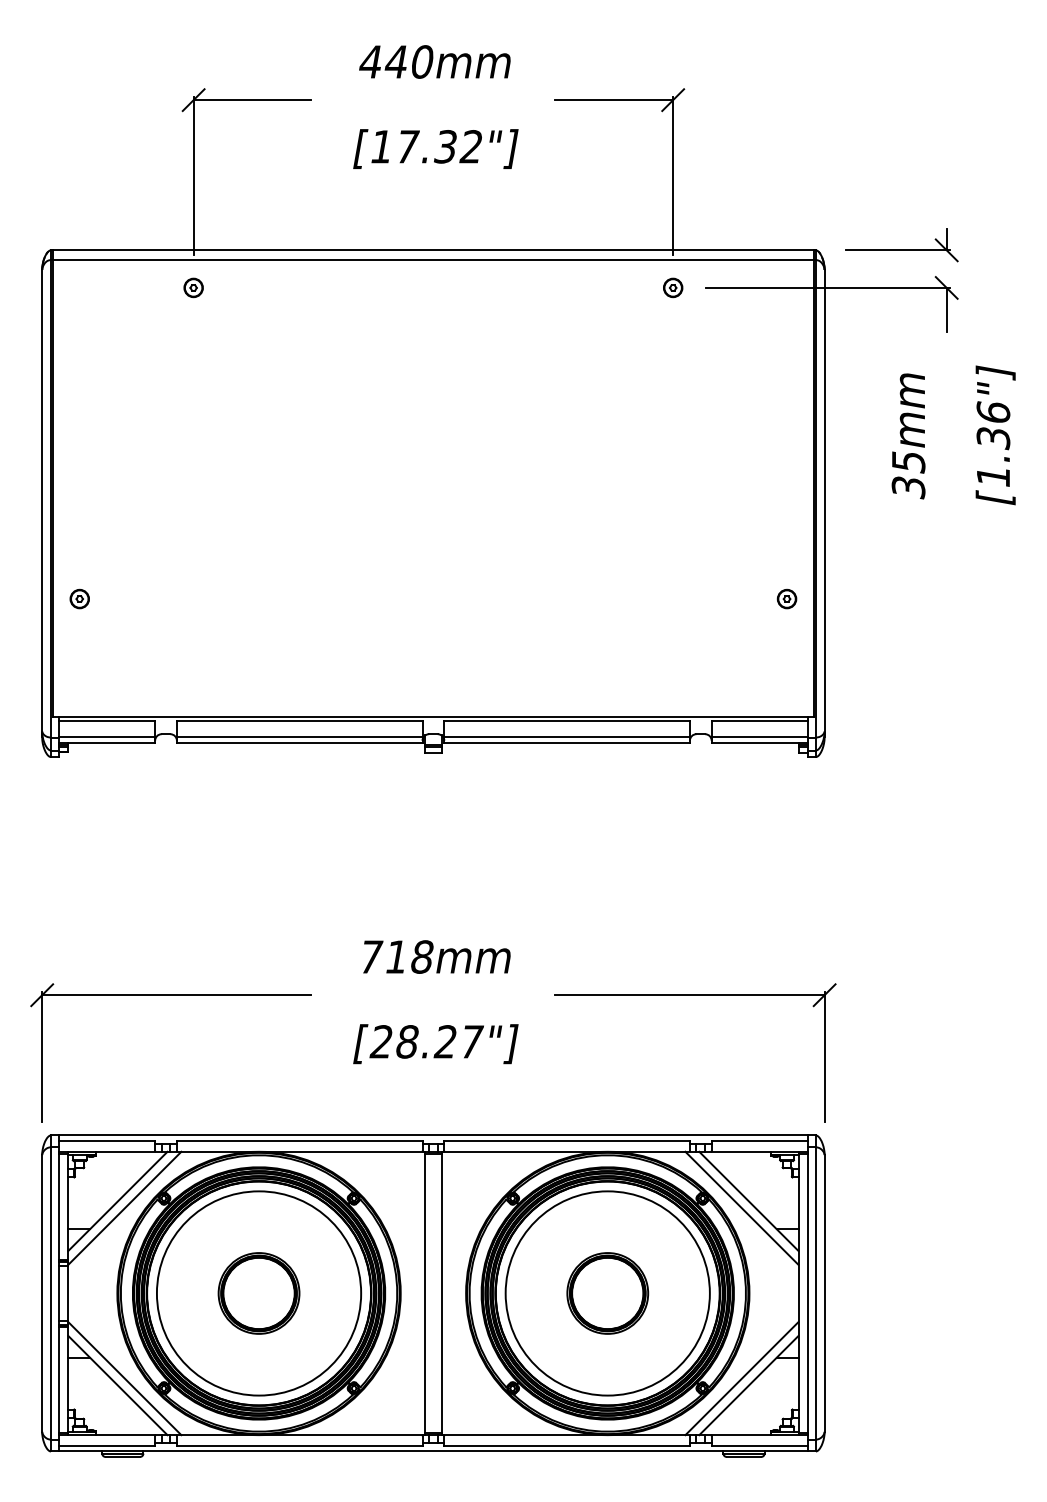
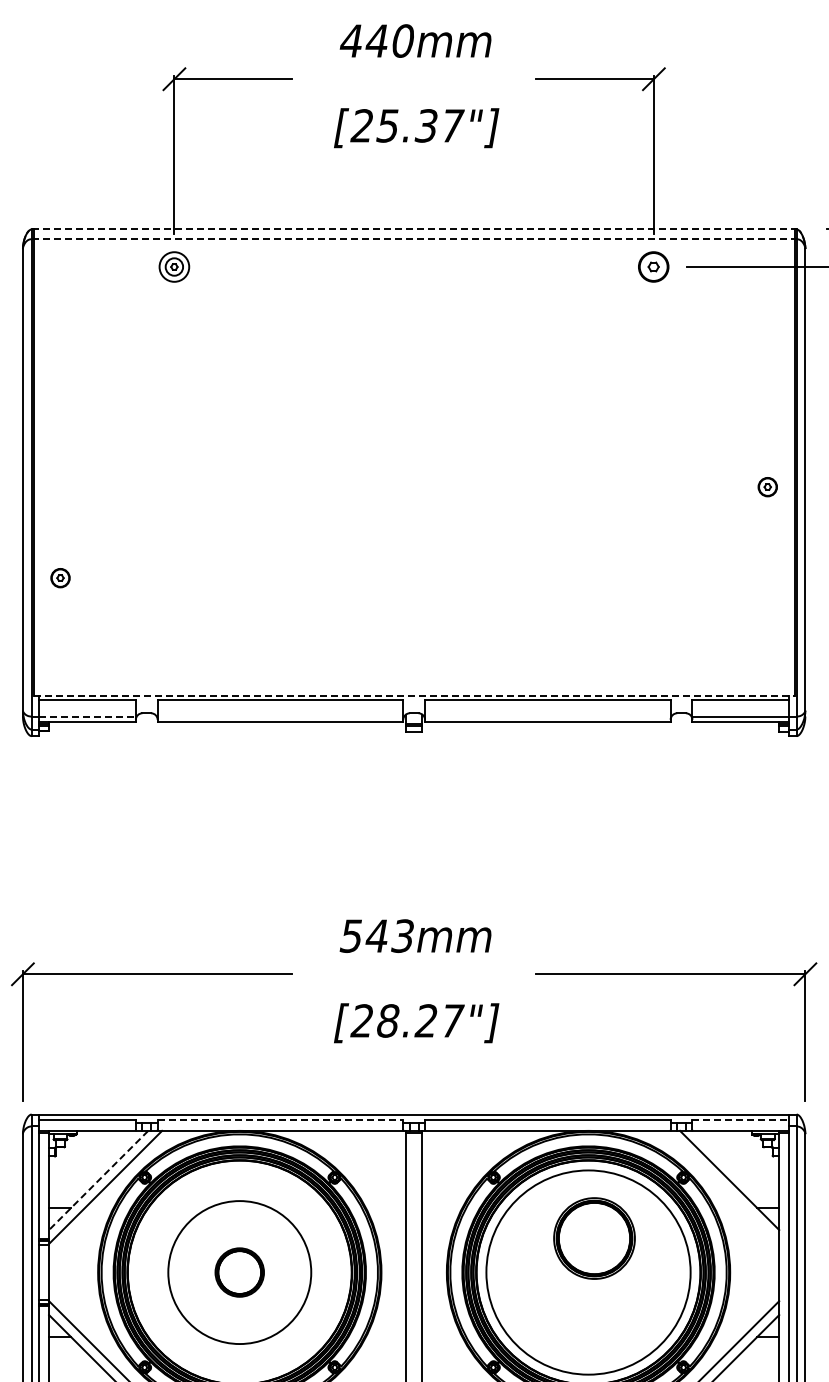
text: (426, 146) -> (407, 125), [17.32"] -> [25.37"]
line: (433, 250) -> (414, 229), solid -> dashed
line: (433, 260) -> (414, 239), solid -> dashed
circle: (193, 287) -> (174, 266), size x1.6
part: (673, 287) -> (654, 266), size x1.6
part: (786, 598) -> (767, 486), moved
line: (433, 716) -> (414, 695), solid -> dashed
line: (107, 737) -> (88, 716), solid -> dashed
line: (299, 737) -> (280, 716), removed
line: (566, 737) -> (547, 716), removed
text: (396, 956) -> (377, 935), 718mm -> 543mm
line: (299, 1140) -> (280, 1119), solid -> dashed
line: (760, 1140) -> (741, 1119), solid -> dashed
line: (117, 1201) -> (98, 1180), solid -> dashed
line: (741, 1207) -> (722, 1186), removed
circle: (258, 1293) -> (239, 1272), size x0.7
part: (258, 1293) -> (239, 1272), size x0.6
part: (607, 1293) -> (594, 1238), moved

